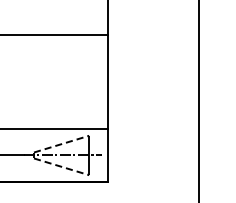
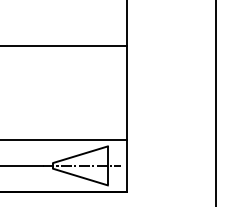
line: (61, 143) -> (80, 154), dashed -> solid
line: (61, 167) -> (80, 177), dashed -> solid

